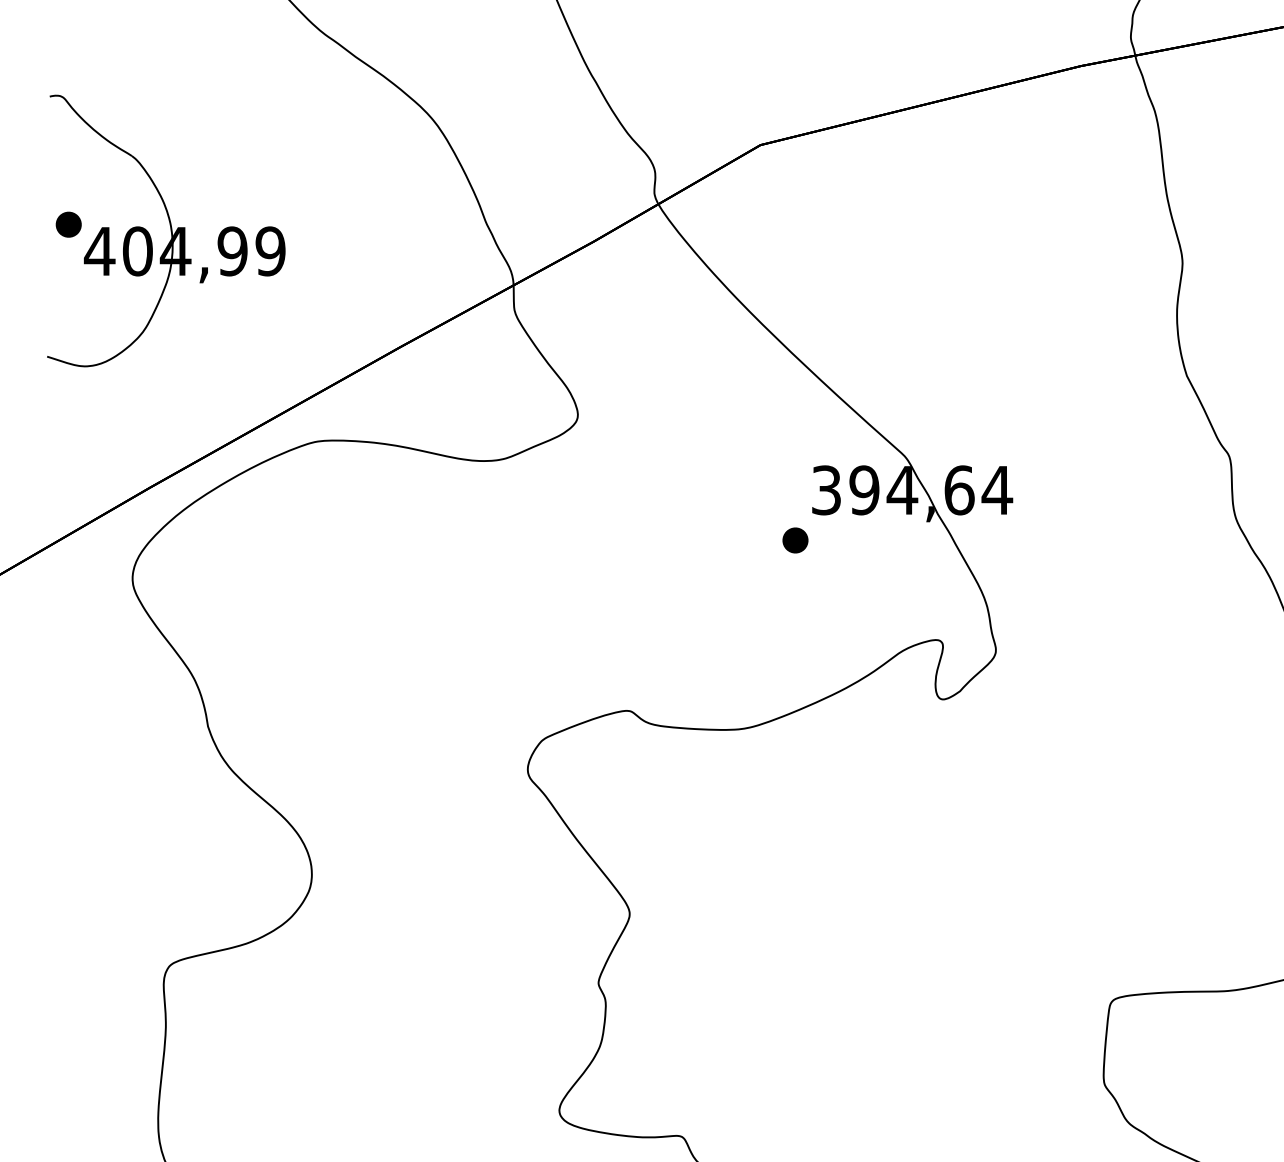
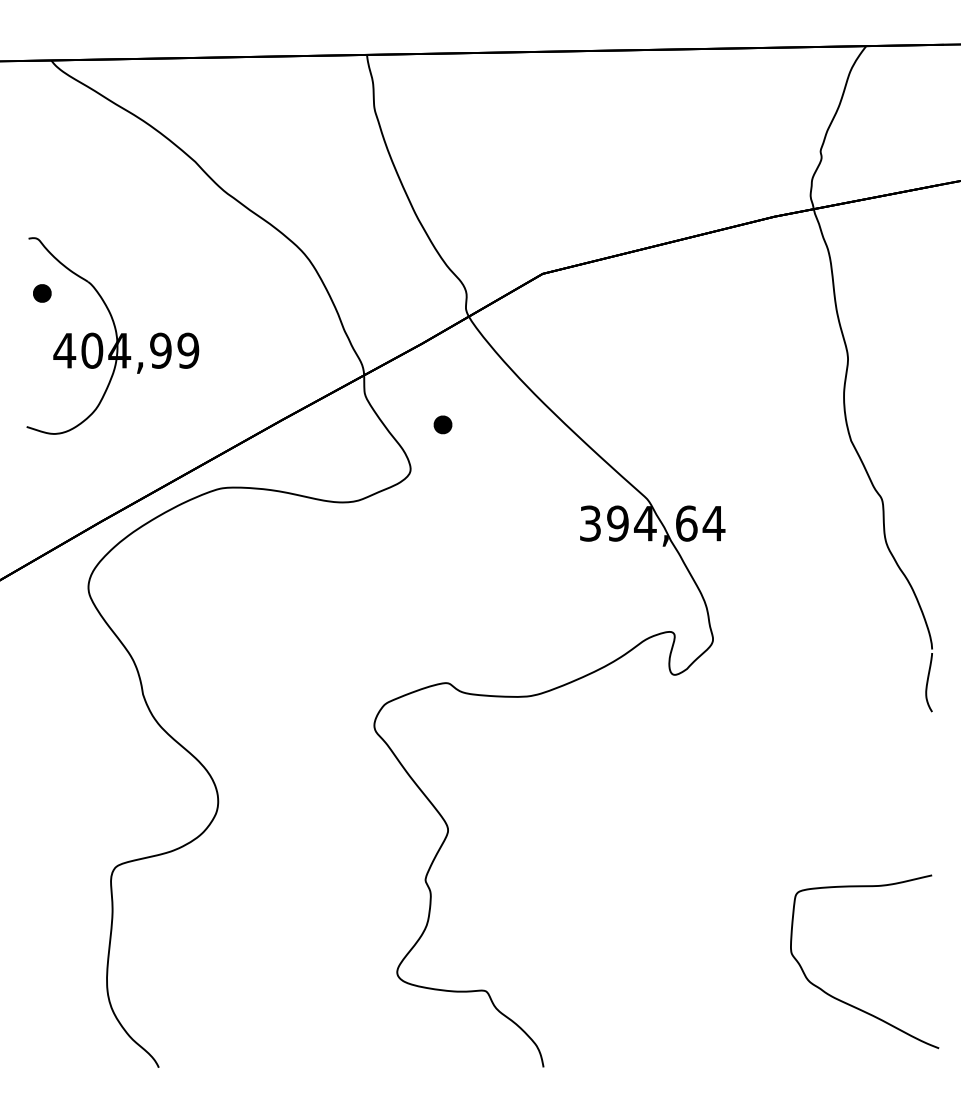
part: (68, 224) -> (42, 293), moved
part: (794, 539) -> (442, 424), moved

